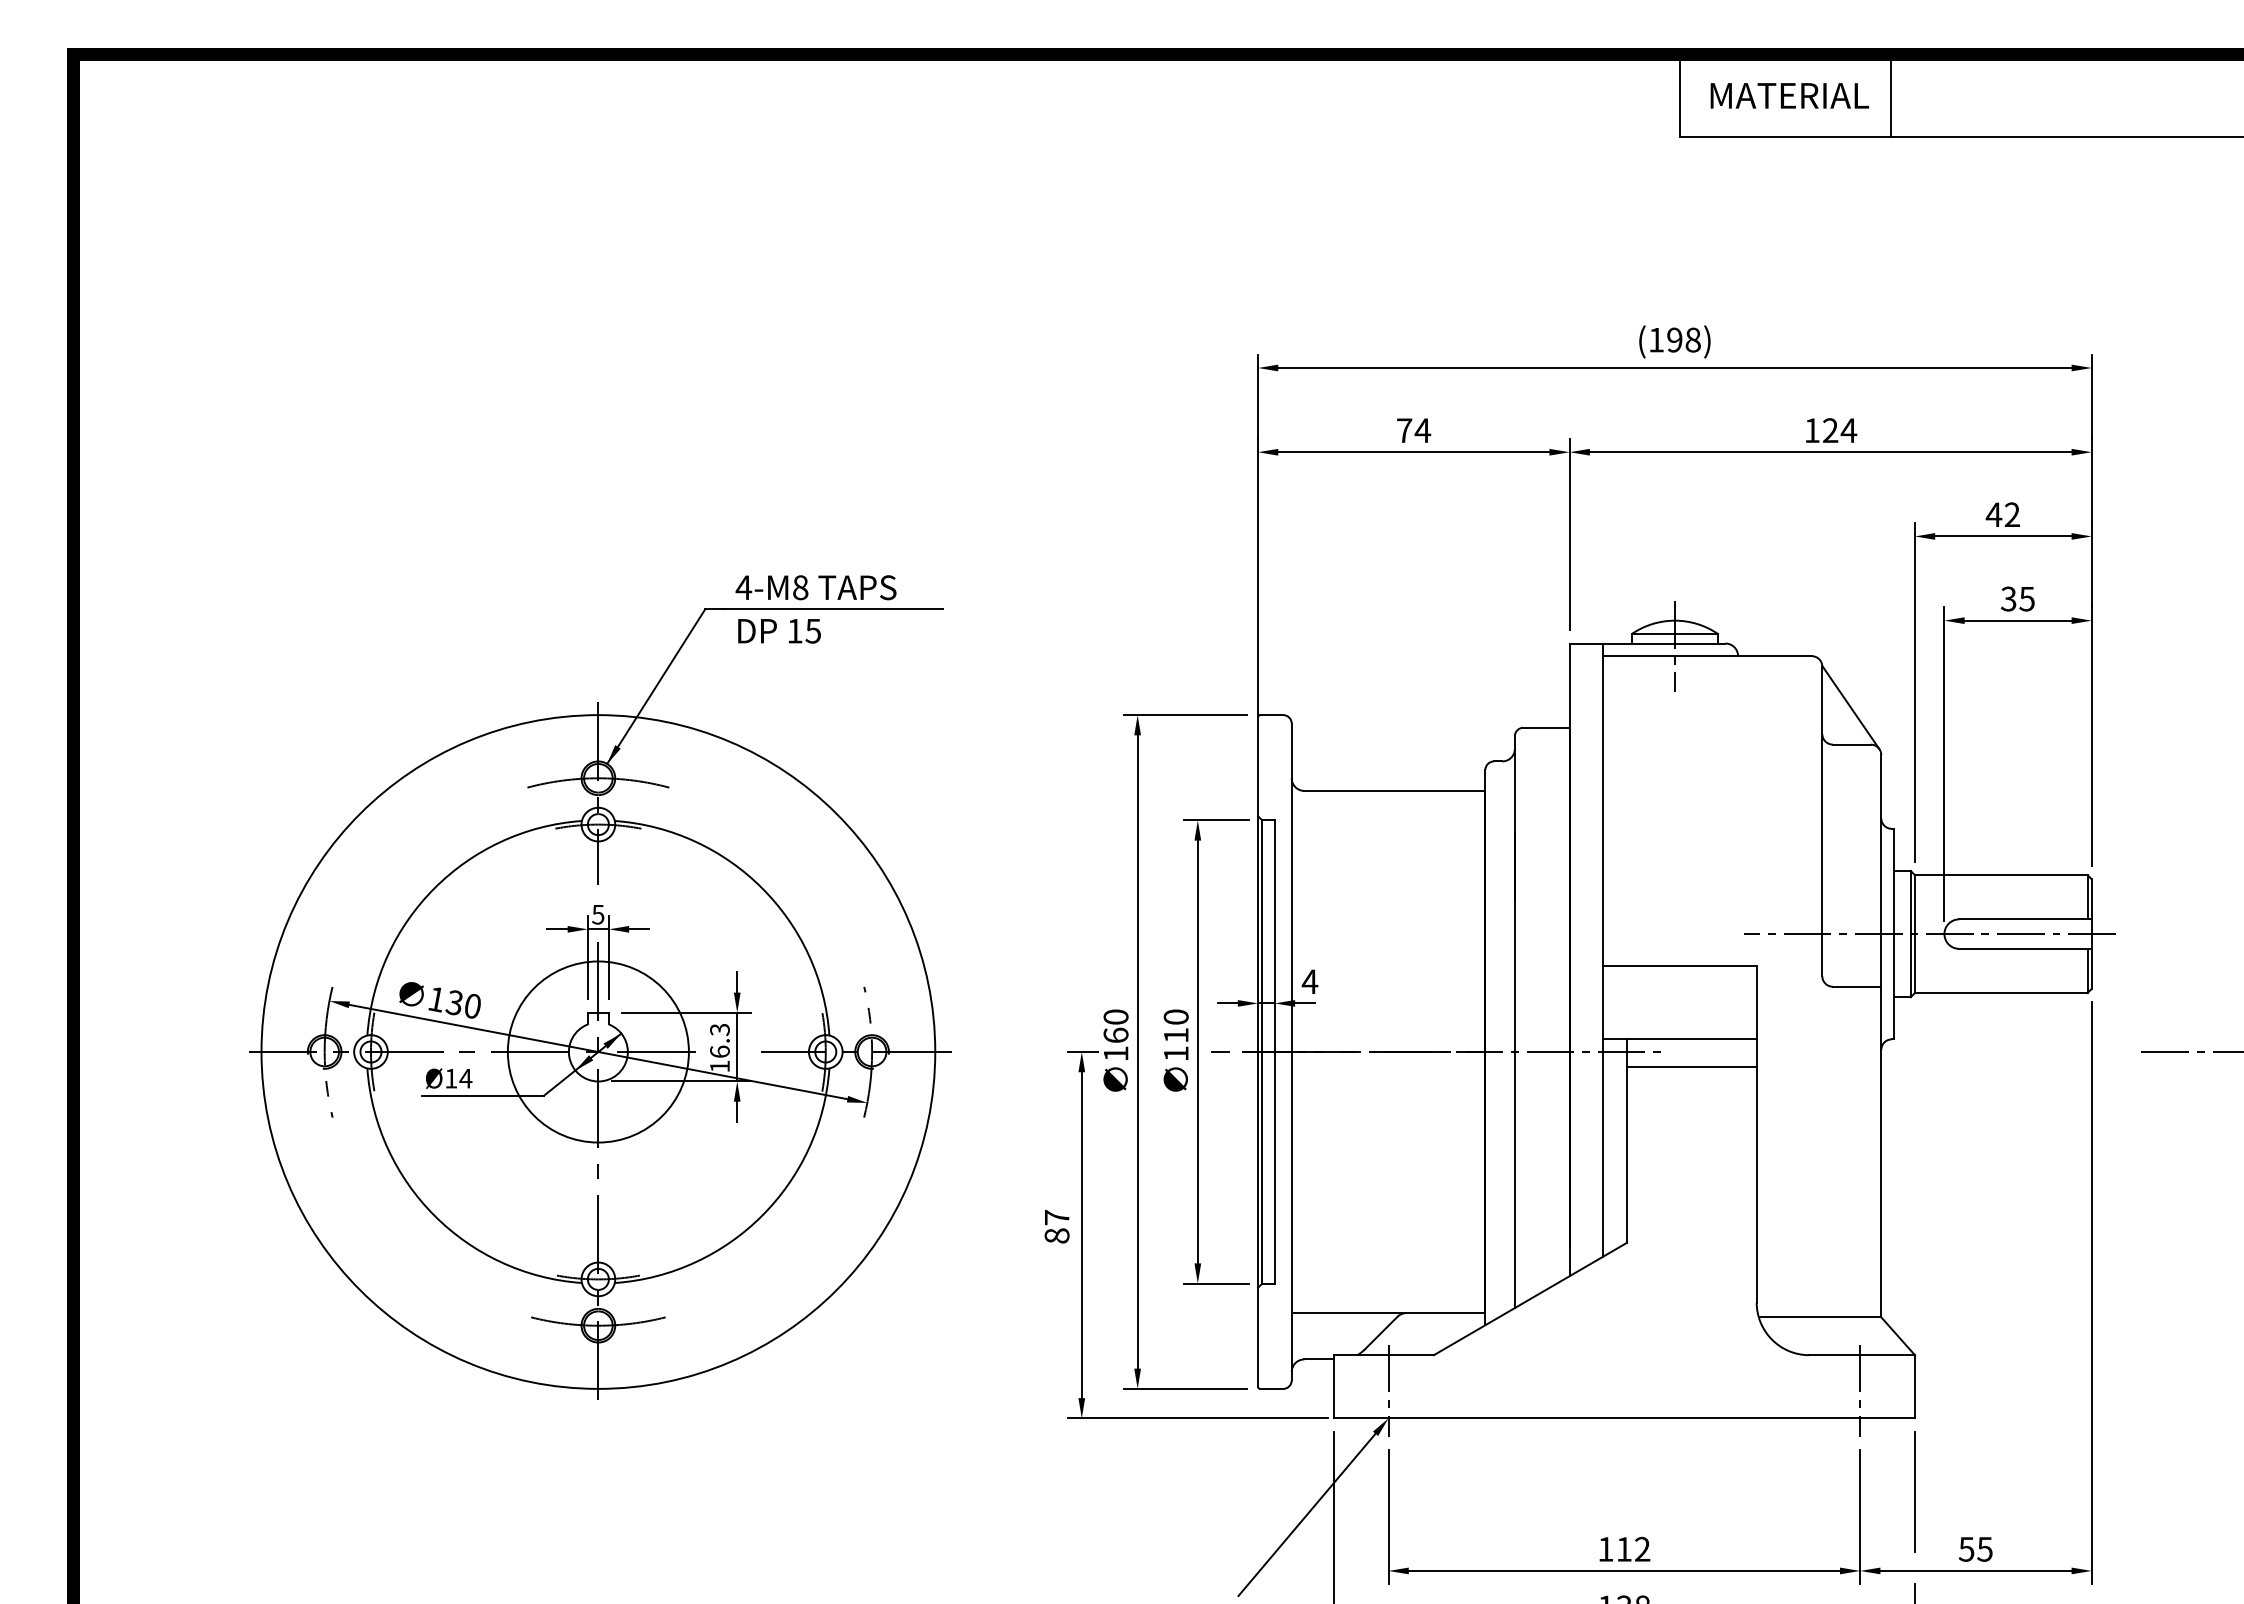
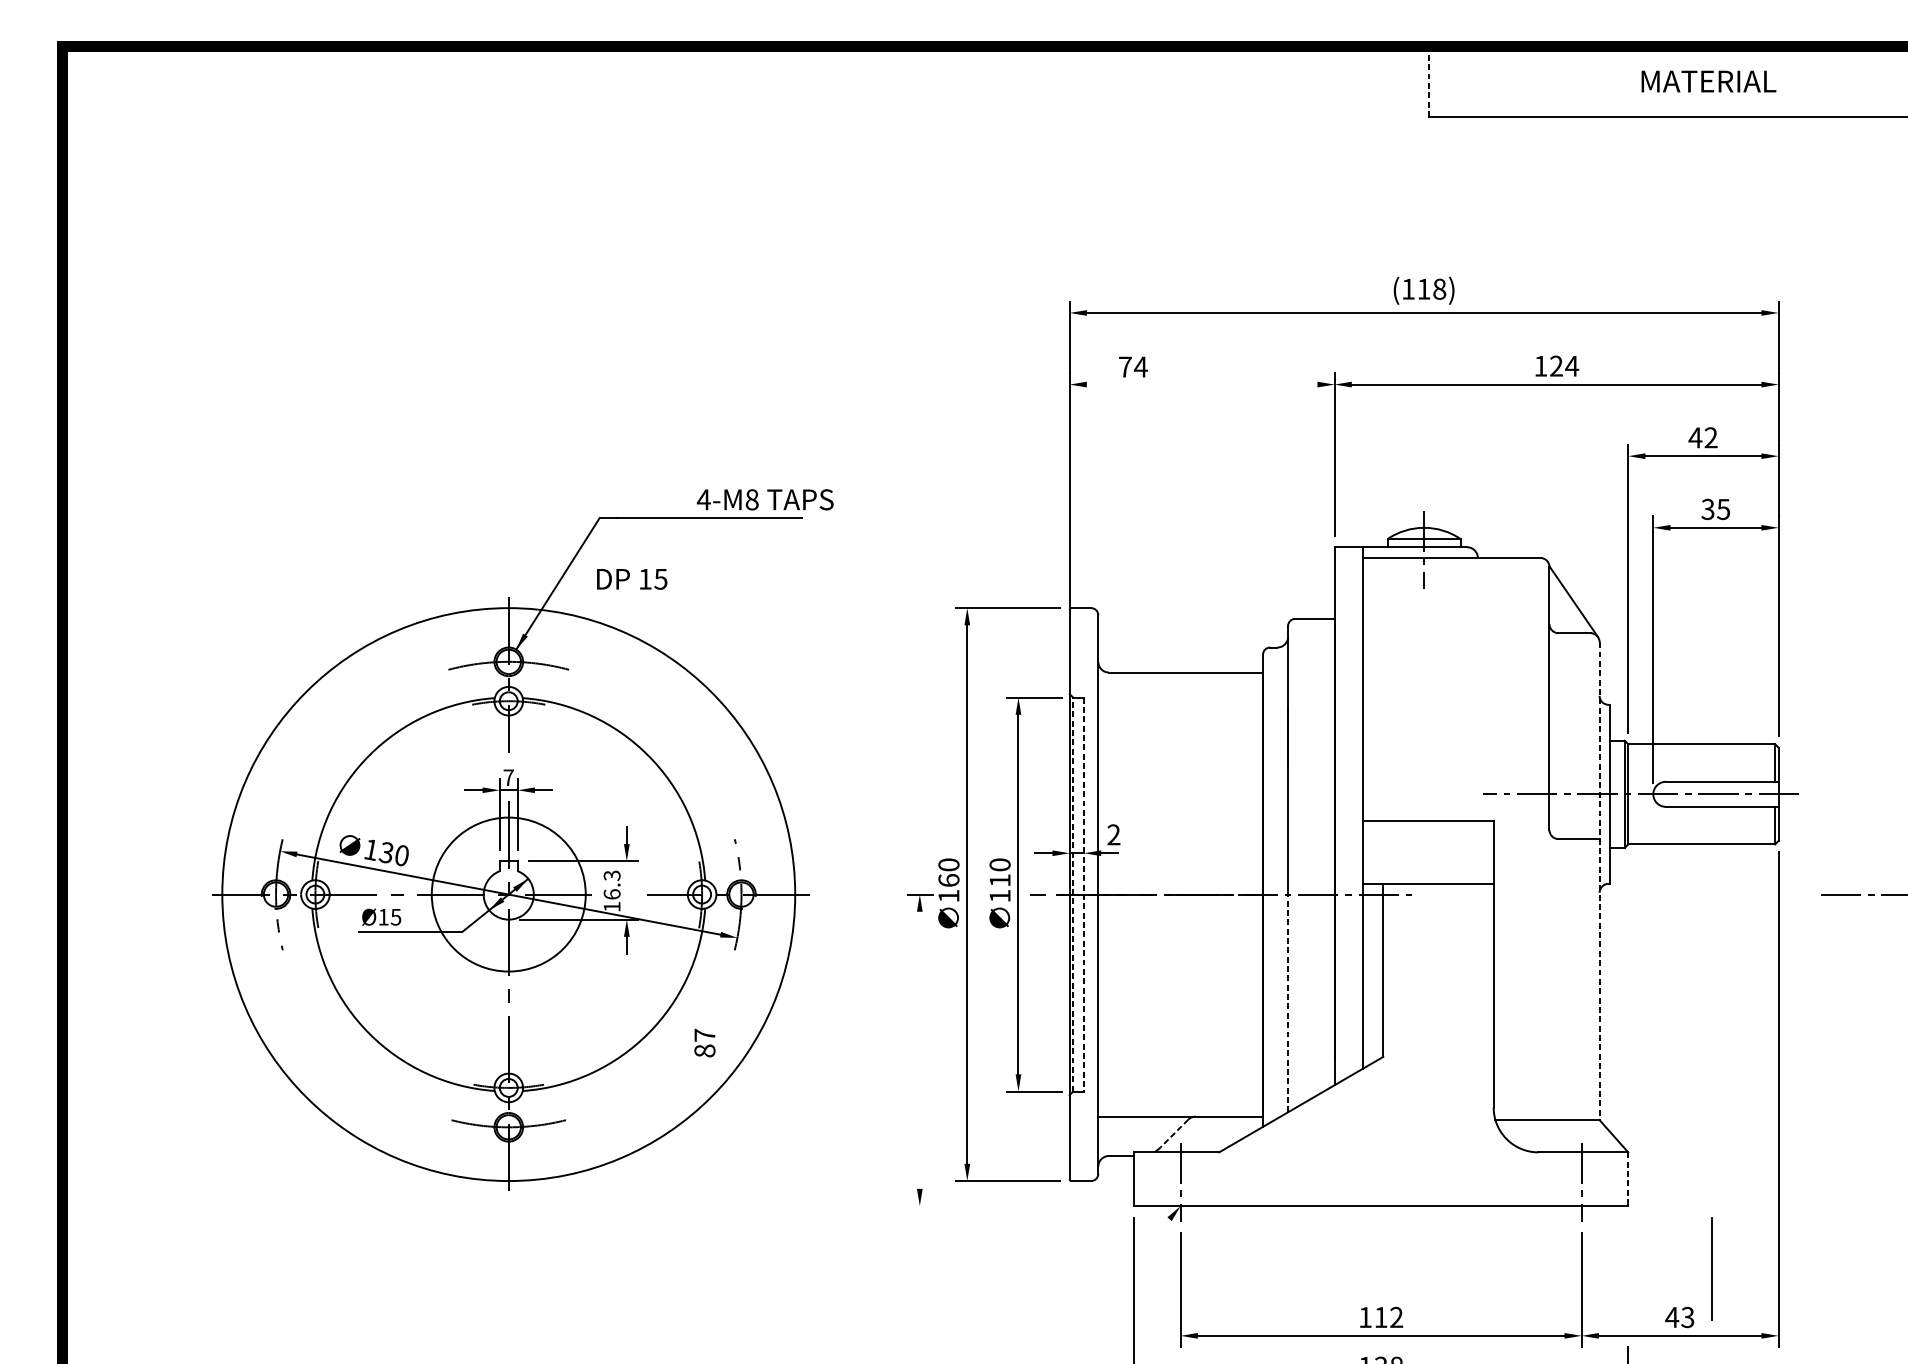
line: (1680, 95) -> (1428, 81), solid -> dashed
text: (1789, 95) -> (1708, 81), moved
line: (1890, 95) -> (1607, 81), removed
text: (1674, 339) -> (1423, 288), (198) -> (118)
text: (1414, 430) -> (1133, 366), moved
line: (1413, 452) -> (1201, 384), removed
text: (815, 587) -> (764, 499), moved
text: (779, 631) -> (632, 579), moved
text: (598, 914) -> (508, 777), 5 -> 7
text: (1309, 981) -> (1113, 834), 4 -> 2
line: (1881, 1036) -> (1599, 881), solid -> dashed
line: (737, 1046) -> (627, 889), removed
line: (1262, 1052) -> (1073, 895), solid -> dashed
line: (1274, 1052) -> (1083, 895), solid -> dashed
line: (1691, 1067) -> (1438, 907), removed
text: (465, 1078) -> (395, 917), Ø14 -> Ø15
line: (1514, 1179) -> (1287, 1002), solid -> dashed
text: (1056, 1226) -> (704, 1042), moved
line: (1081, 1235) -> (919, 1050), removed
line: (1380, 1333) -> (1173, 1133), solid -> dashed
line: (1914, 1386) -> (1627, 1179), solid -> dashed
line: (1198, 1418) -> (1019, 1206), removed
line: (1914, 1491) -> (1712, 1268), moved
line: (1306, 1514) -> (1110, 1287), removed
text: (1975, 1548) -> (1679, 1316), 55 -> 43

